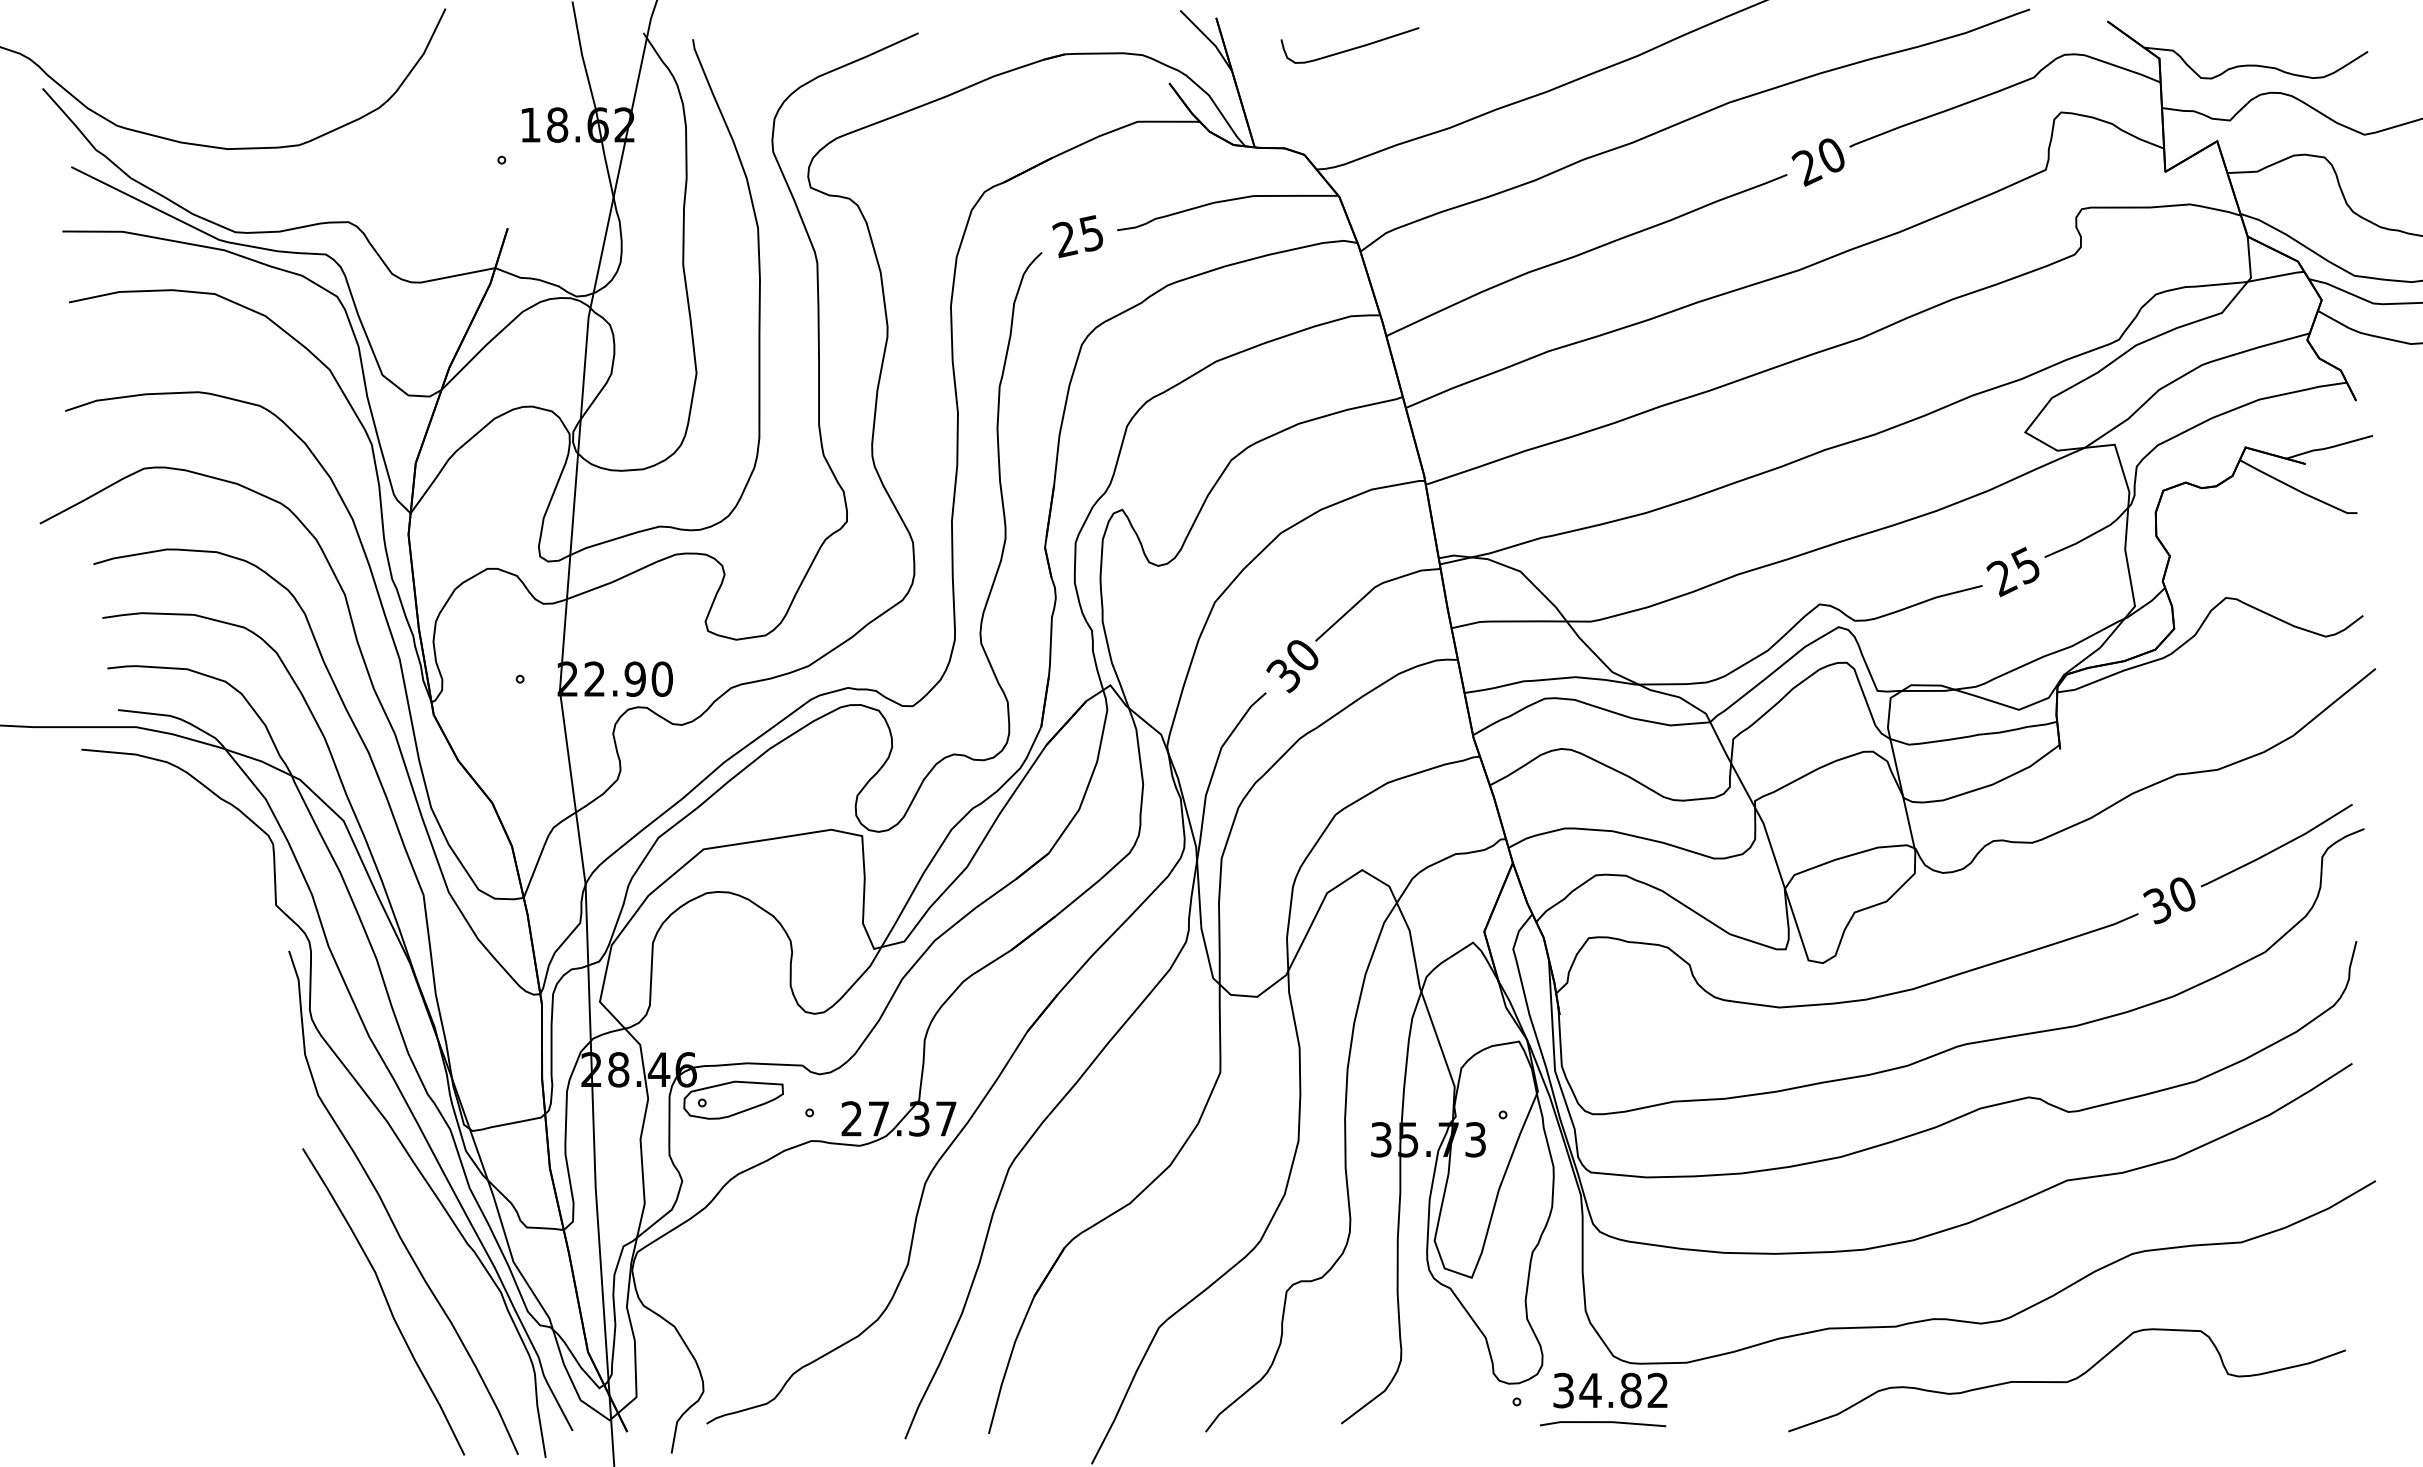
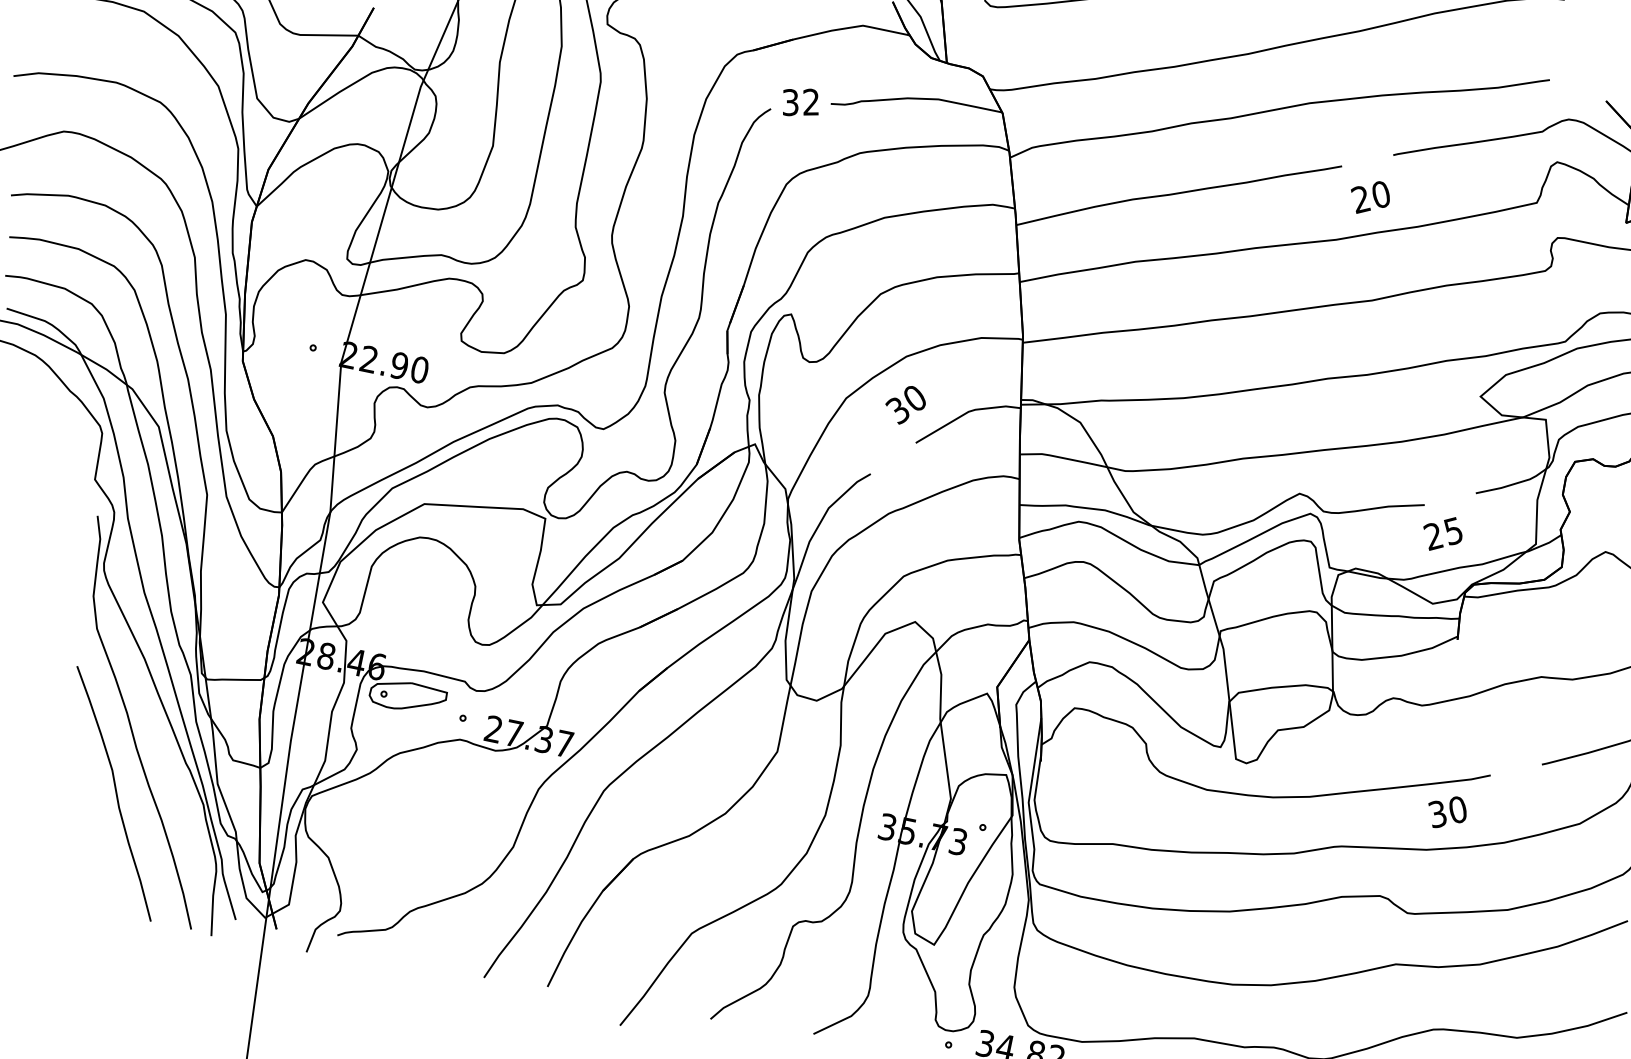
text: (1817, 162) -> (1369, 197), moved
text: (1078, 236) -> (800, 102), 25 -> 32
text: (2012, 572) -> (1442, 534), moved
text: (1292, 666) -> (905, 405), moved
text: (2169, 900) -> (1447, 812), moved

